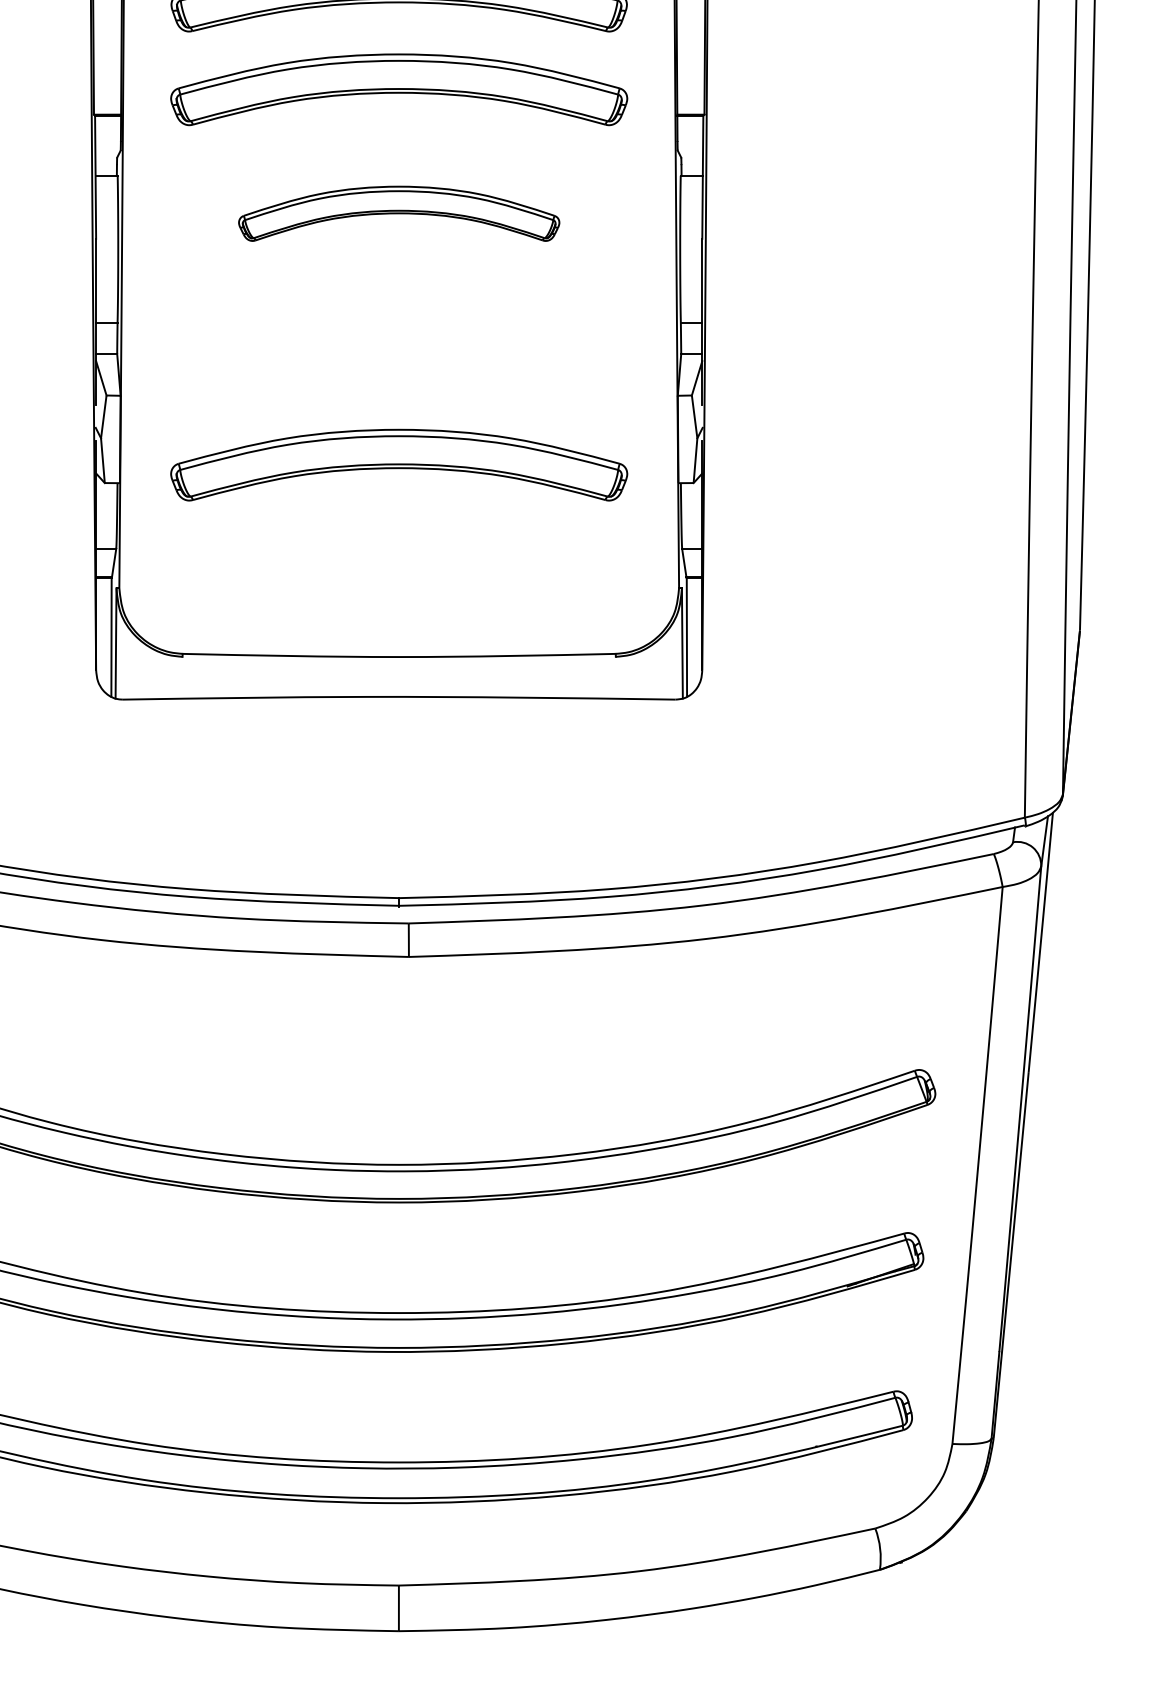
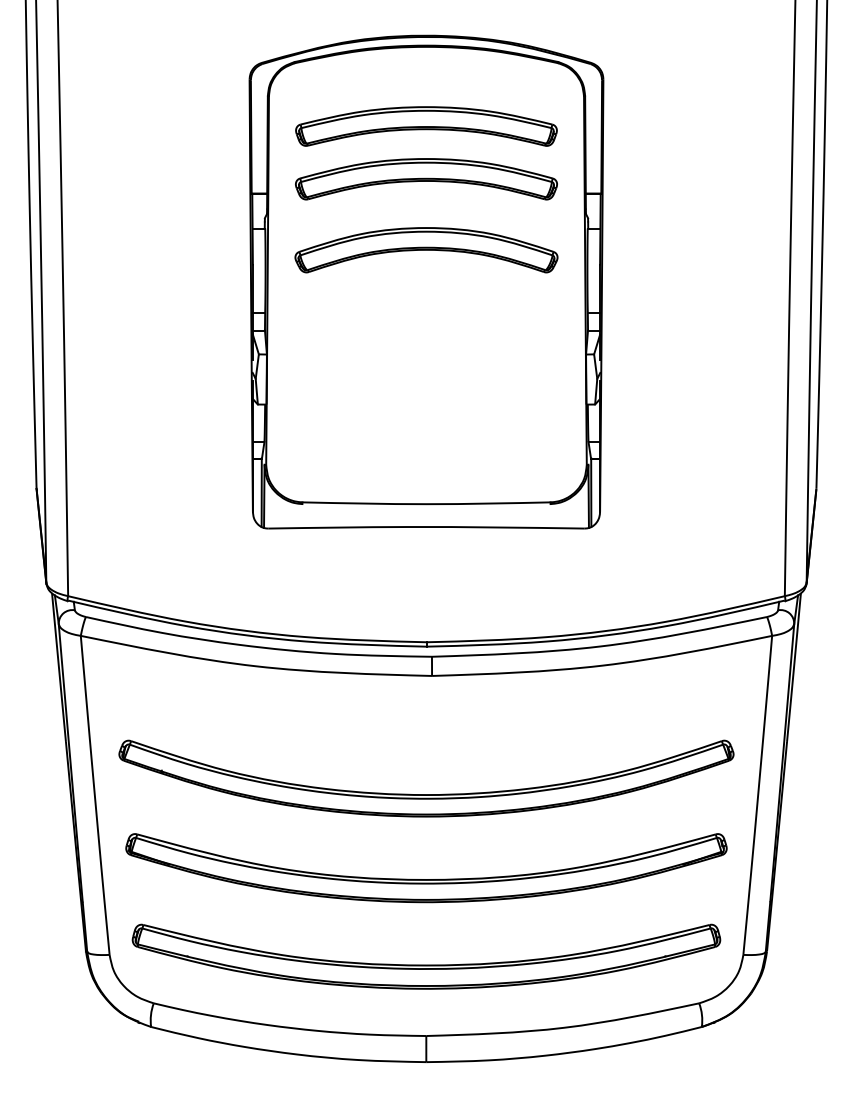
part: (399, 214) -> (426, 250), size x1.43
part: (399, 465) -> (426, 394), removed

